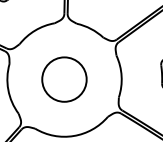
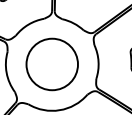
circle: (63, 79) -> (51, 64), size x1.43

